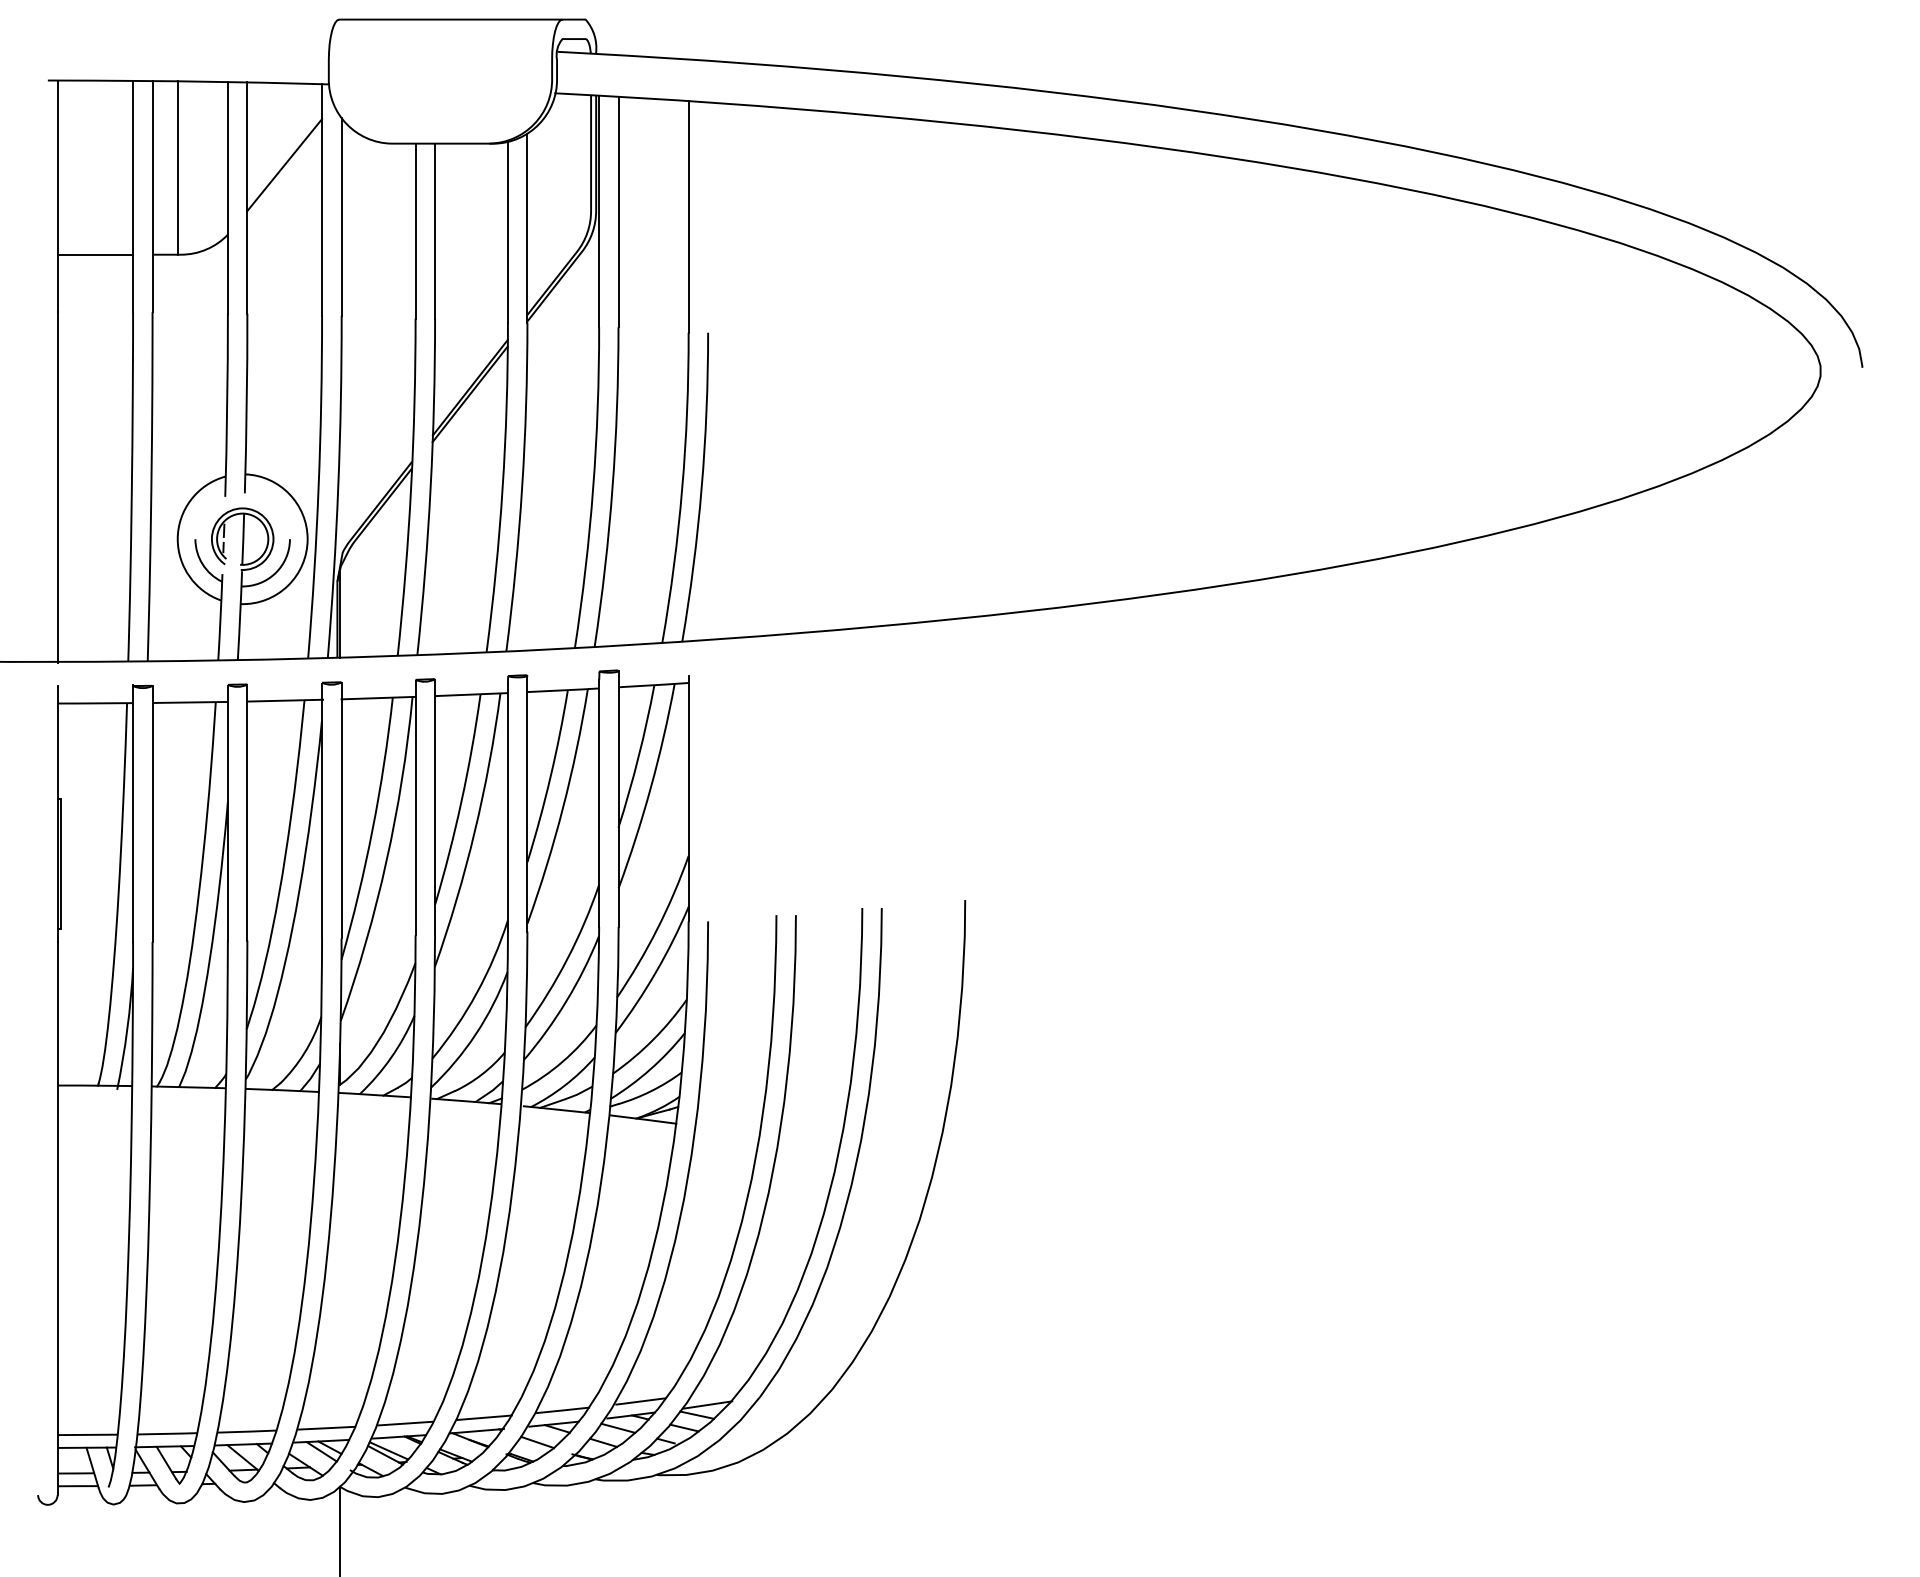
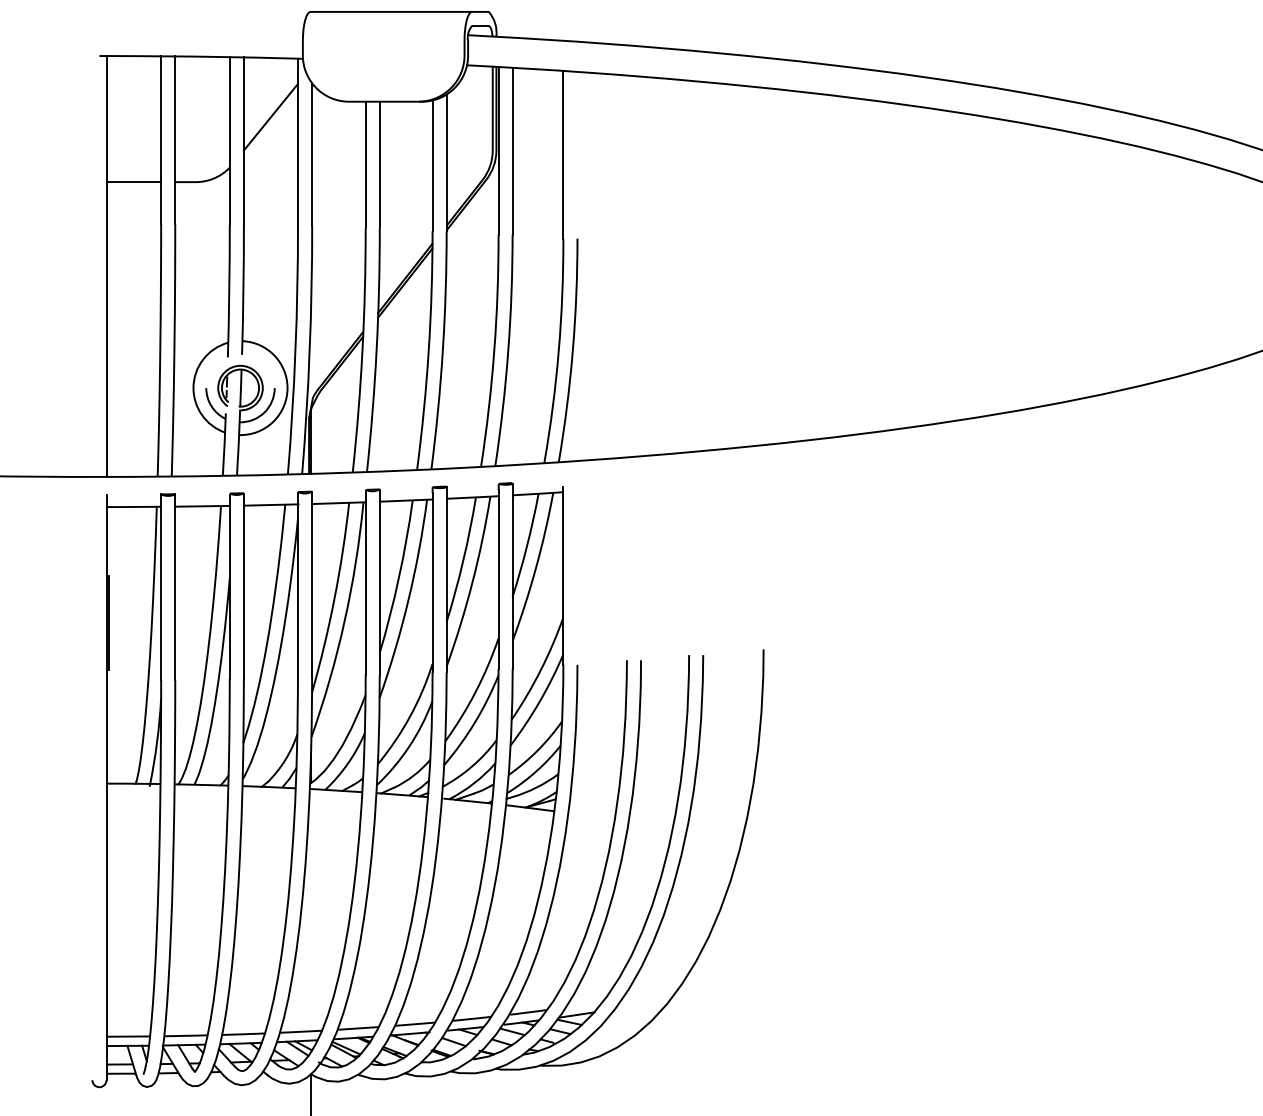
line: (177, 167) -> (193, 118), removed

